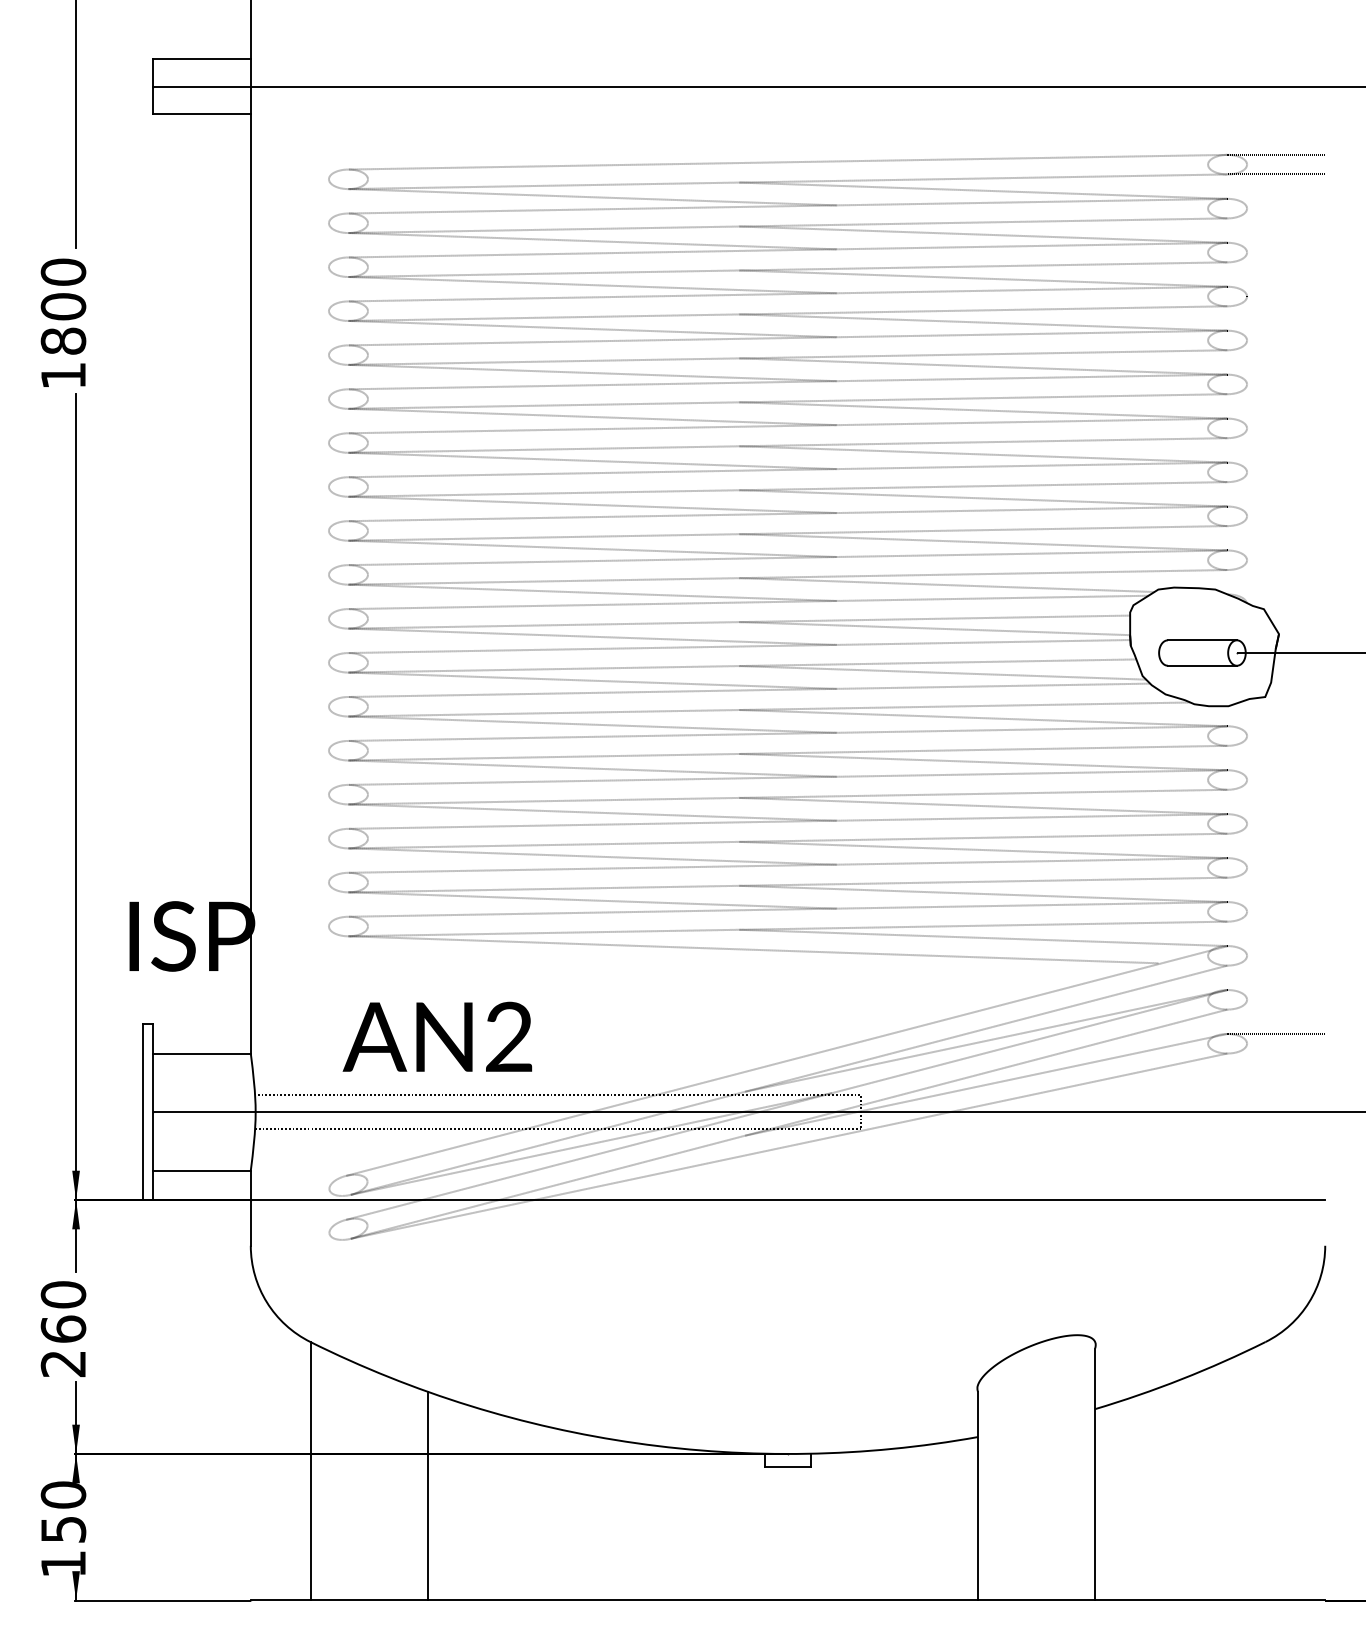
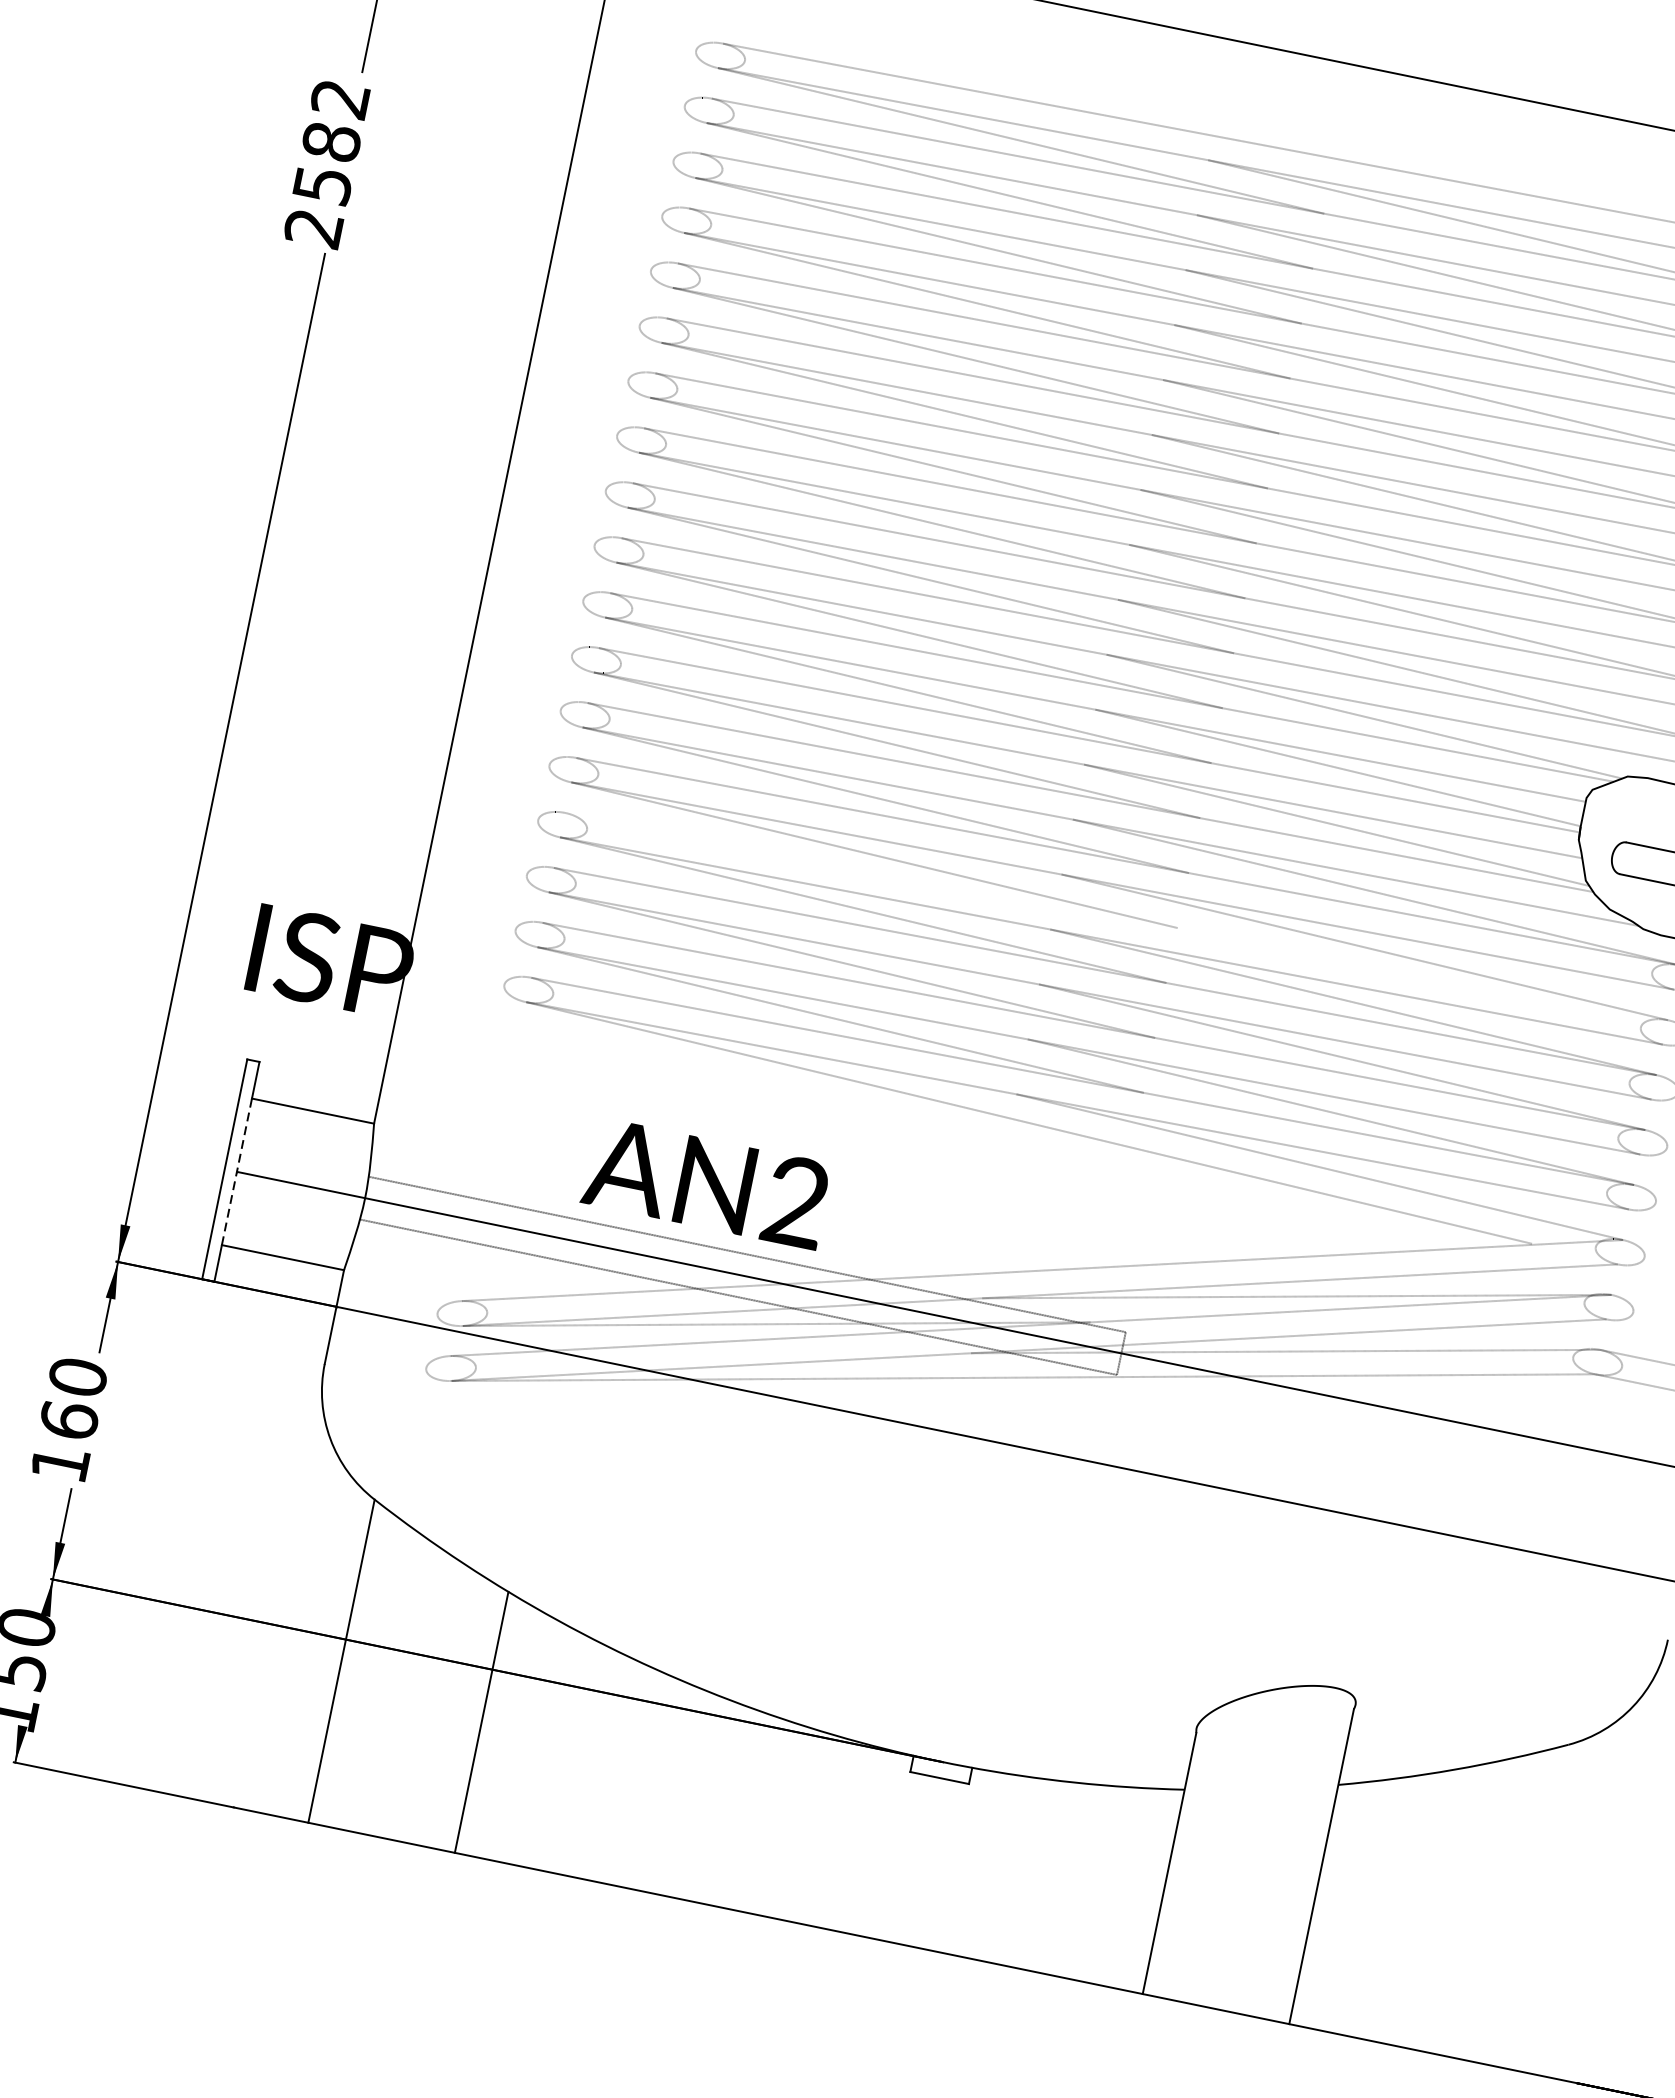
text: (63, 323) -> (327, 162), 1800 -> 2582
line: (787, 777) -> (1115, 916), removed
text: (437, 1036) -> (706, 1182), moved
line: (153, 1112) -> (237, 1172), solid -> dashed
text: (62, 1364) -> (58, 1464), 260 -> 160

